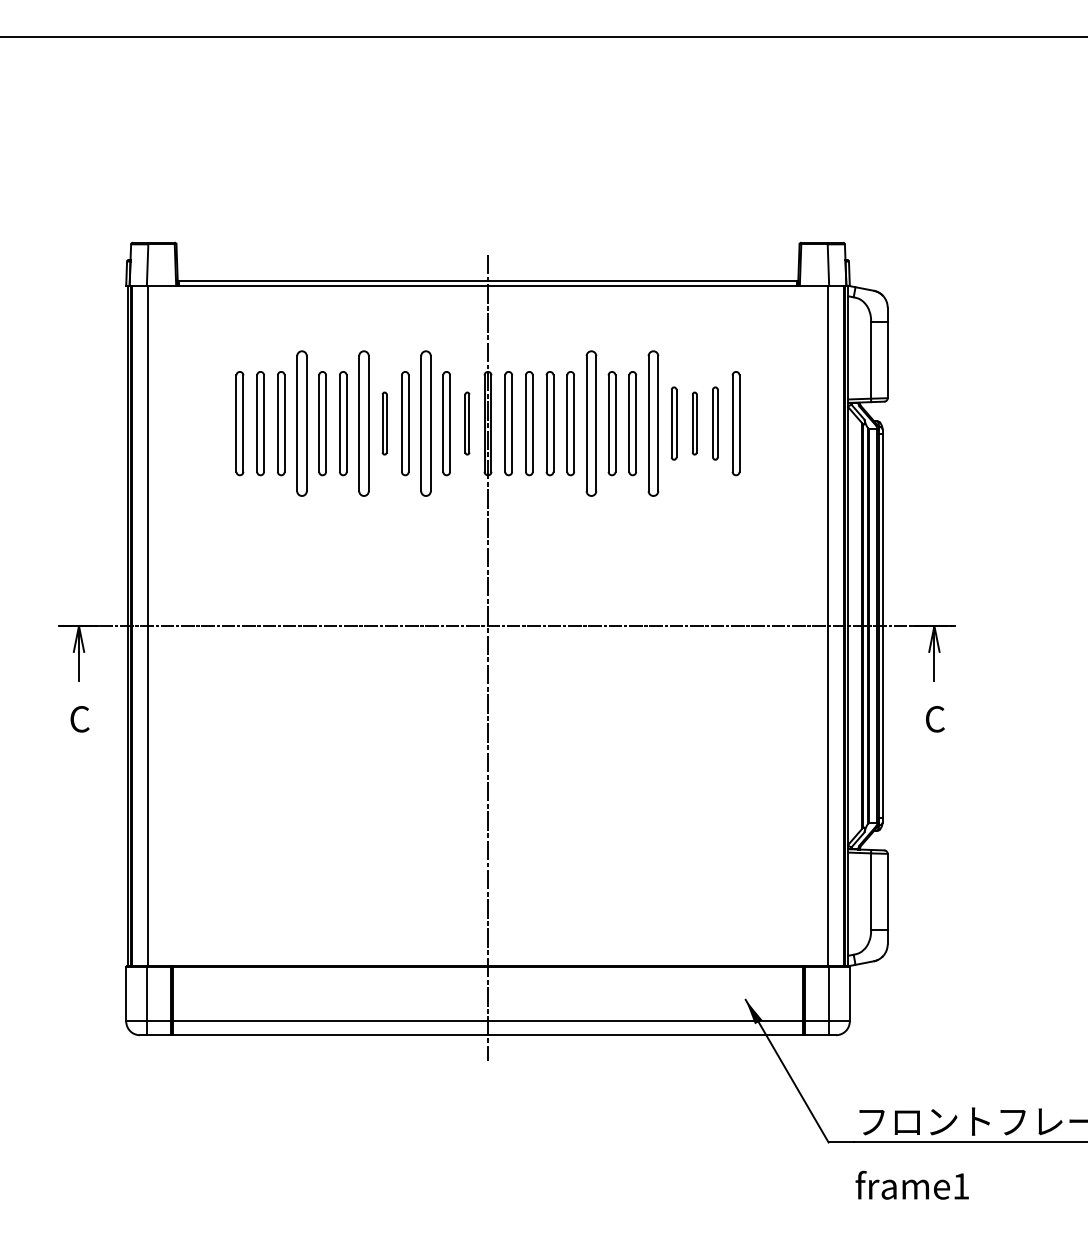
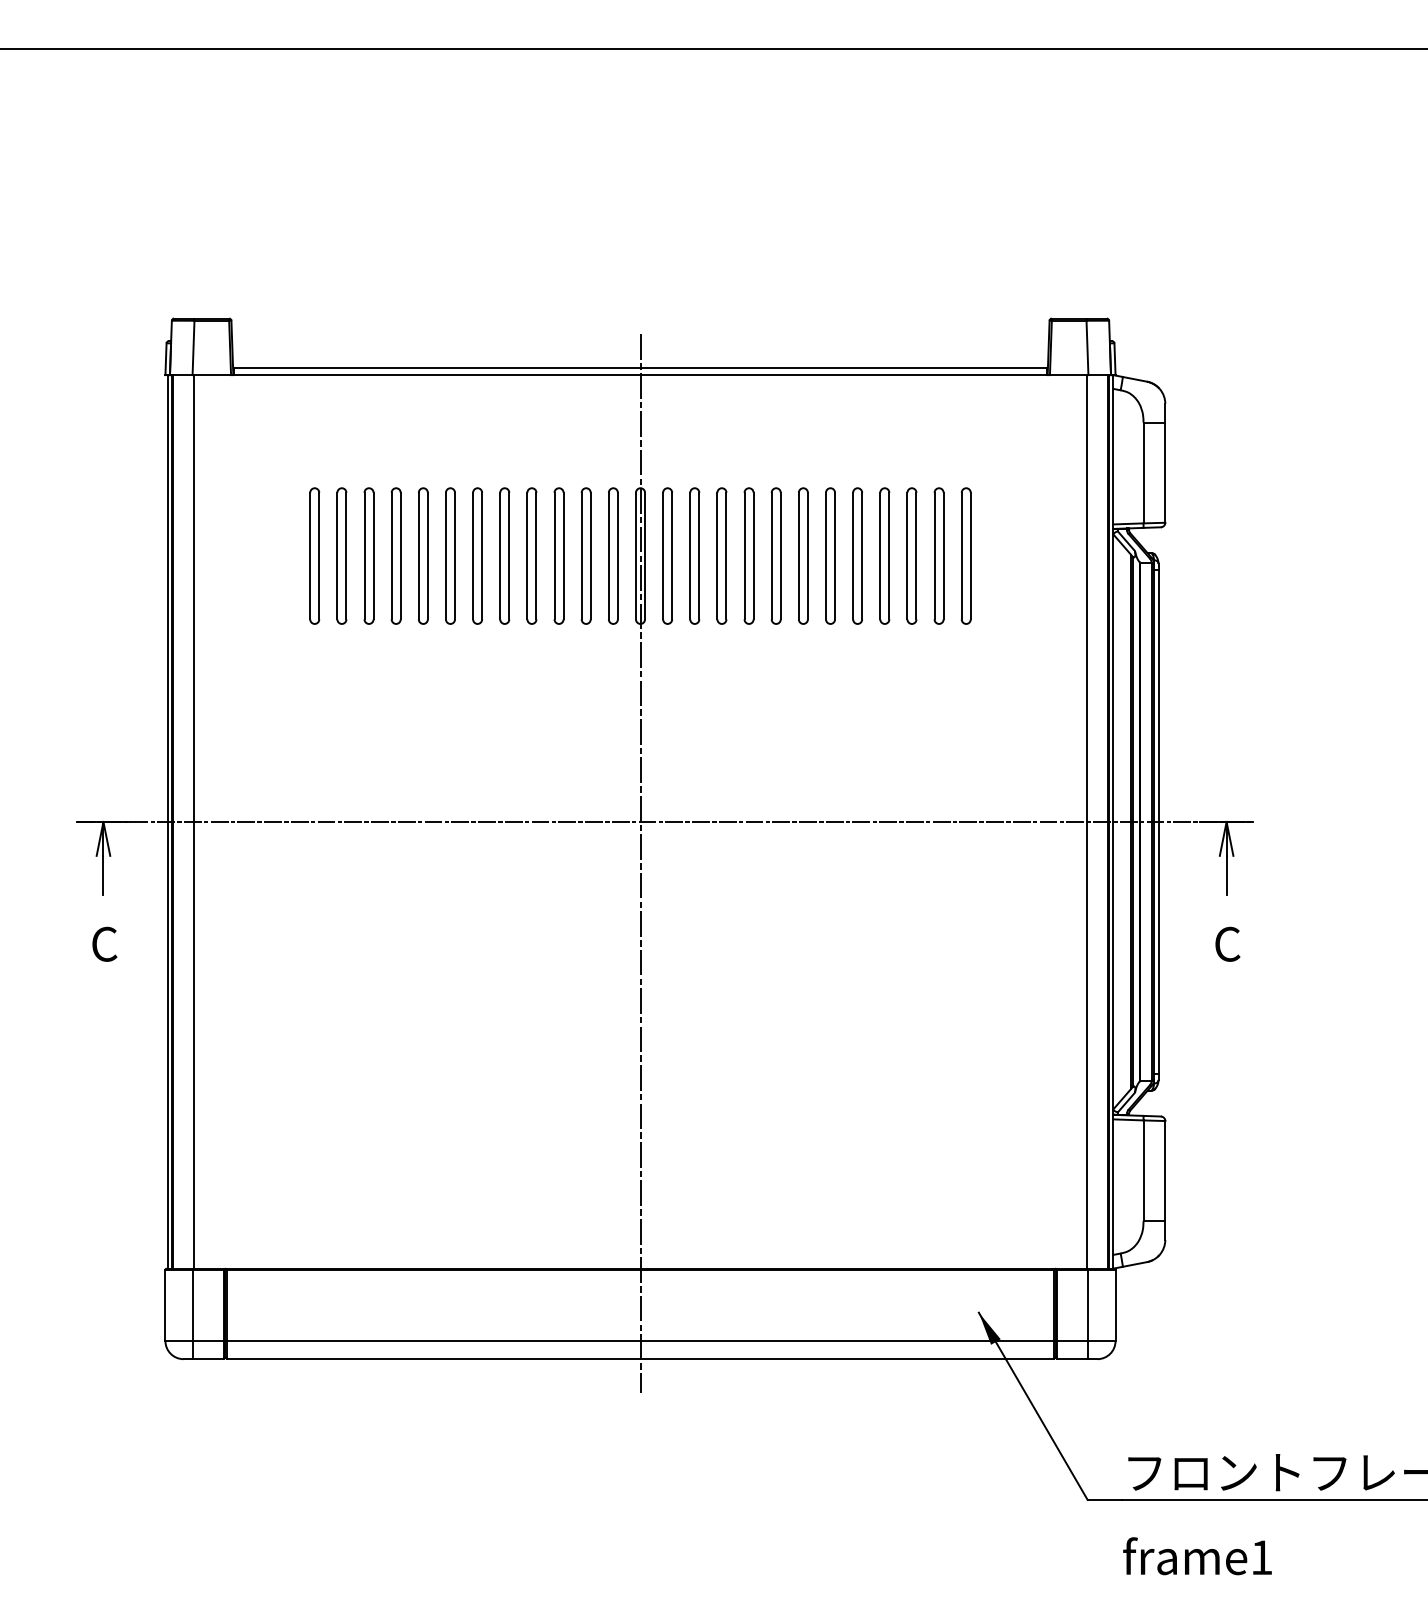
part: (301, 423) -> (395, 555), size x0.71
part: (363, 423) -> (477, 555), size x0.71
part: (384, 423) -> (504, 555), size x1.67
part: (425, 423) -> (558, 555), size x0.71
part: (467, 423) -> (613, 555), size x1.67
part: (590, 423) -> (775, 555), size x0.71
part: (653, 423) -> (857, 555), size x0.71
part: (673, 423) -> (884, 555), size x1.43
part: (694, 423) -> (911, 555), size x1.67
part: (714, 423) -> (938, 555), size x1.43

